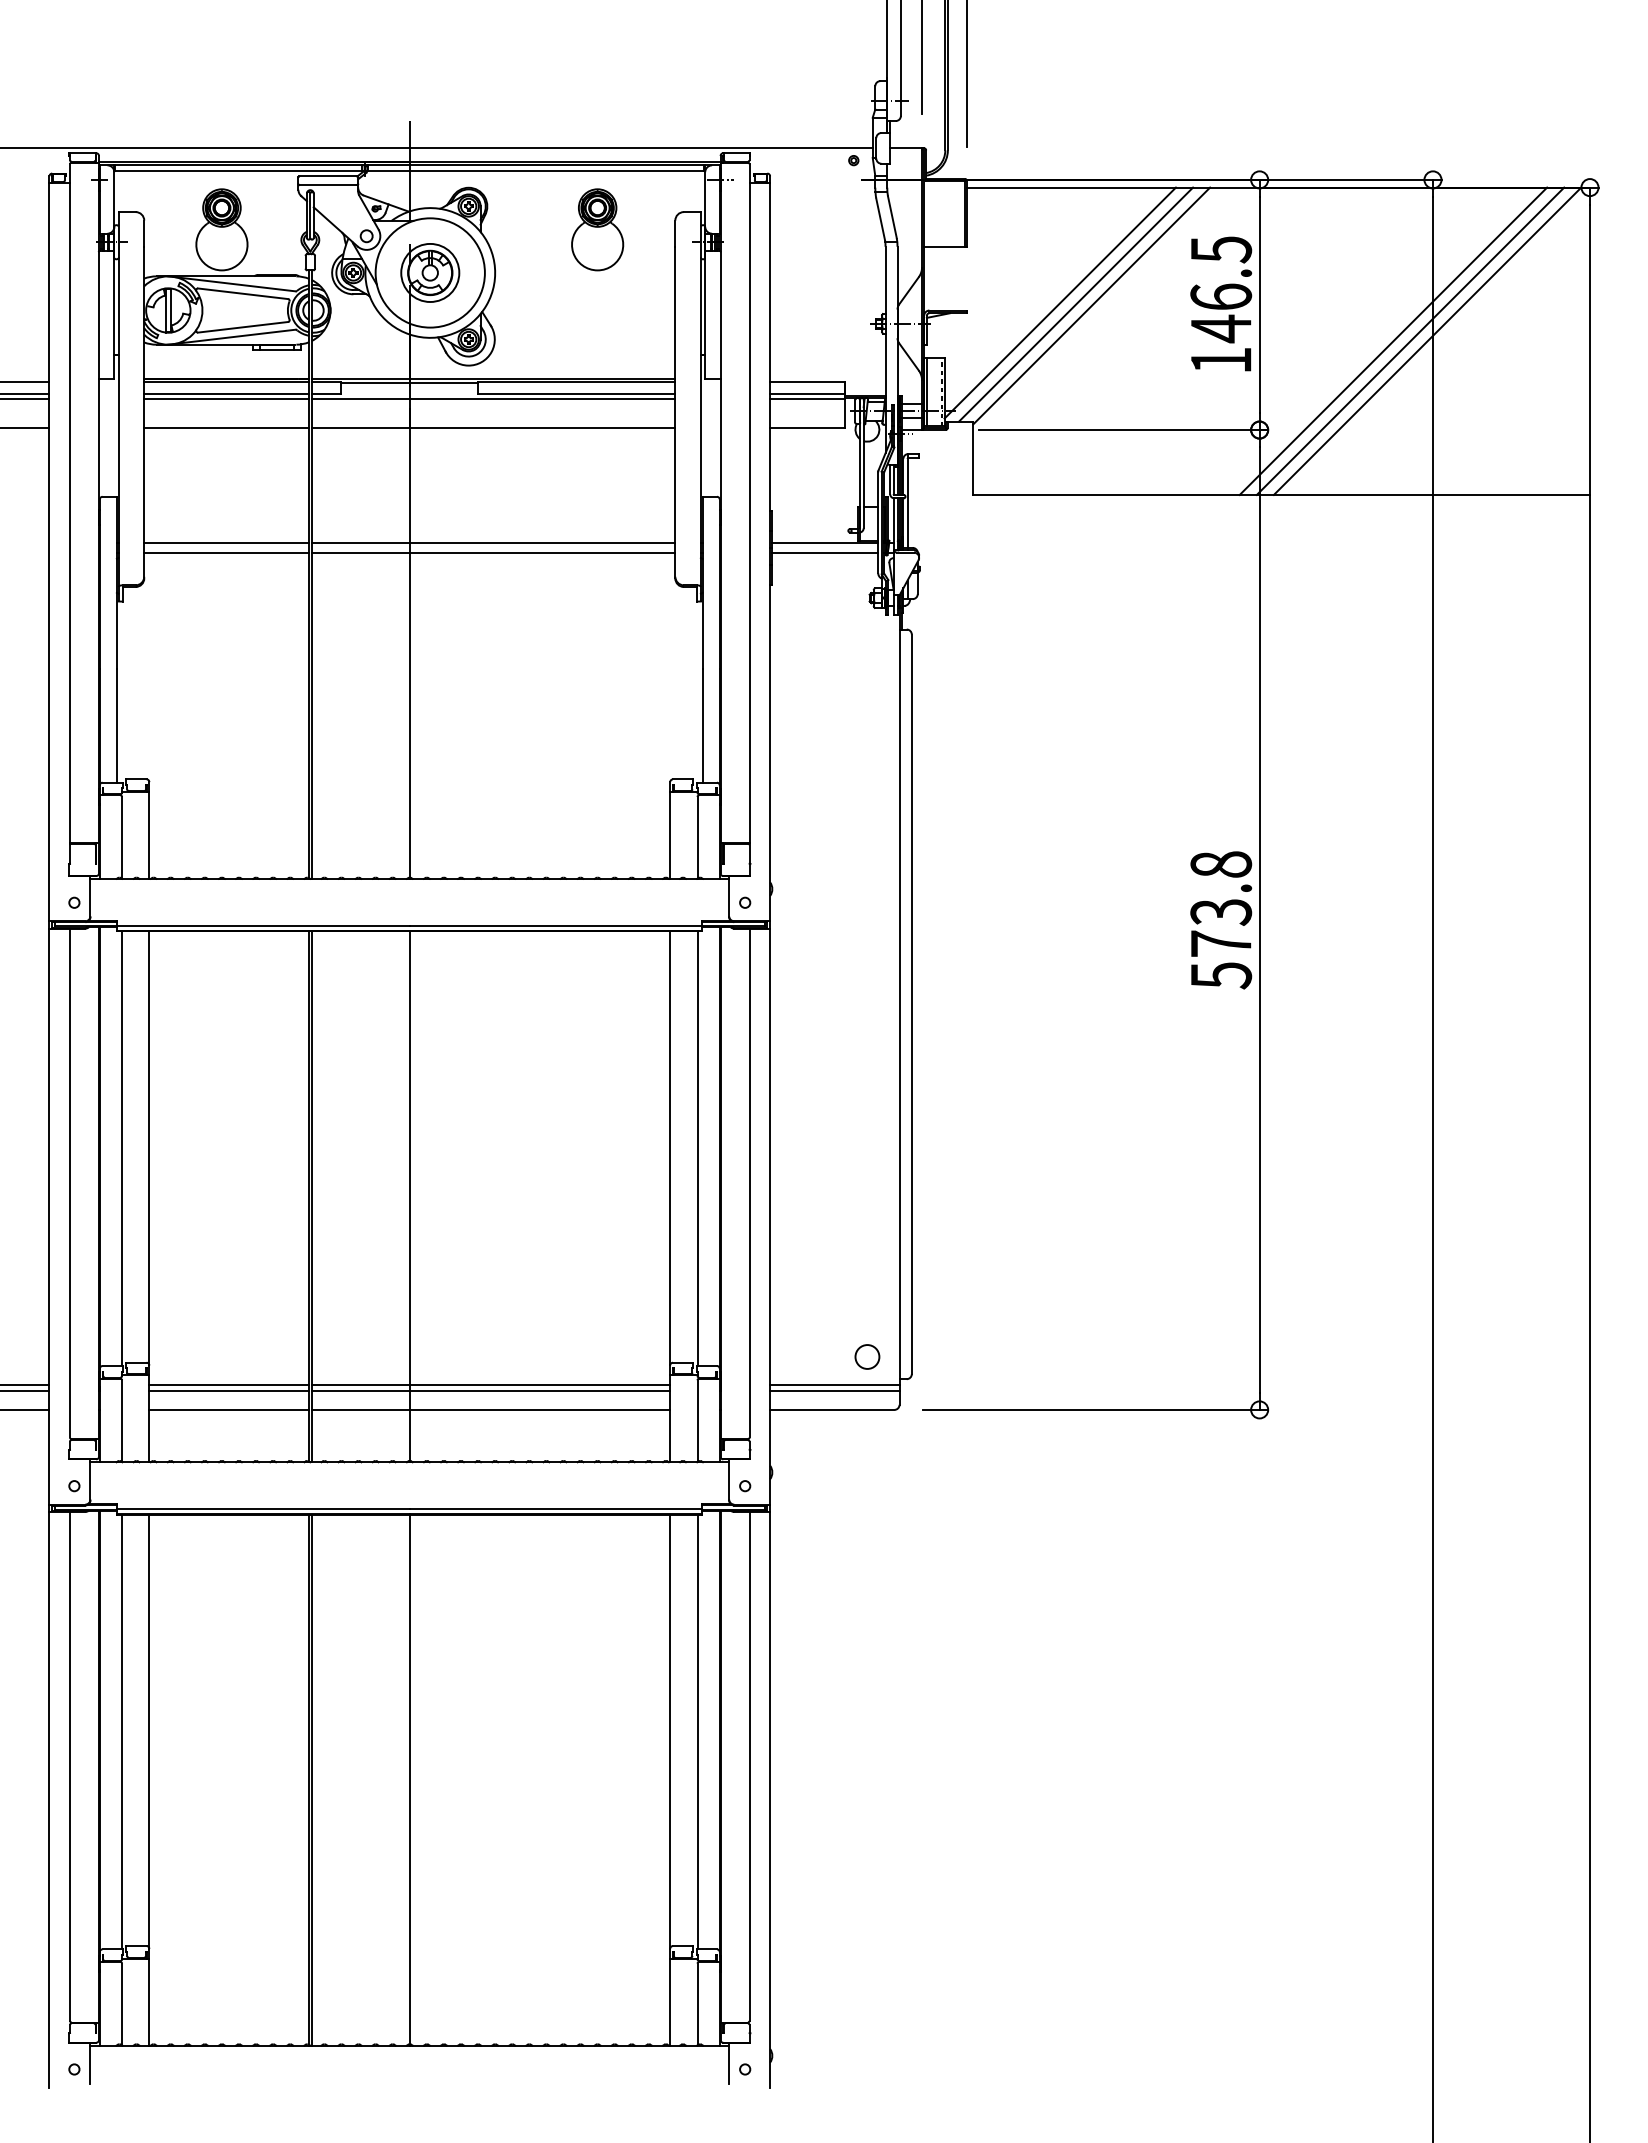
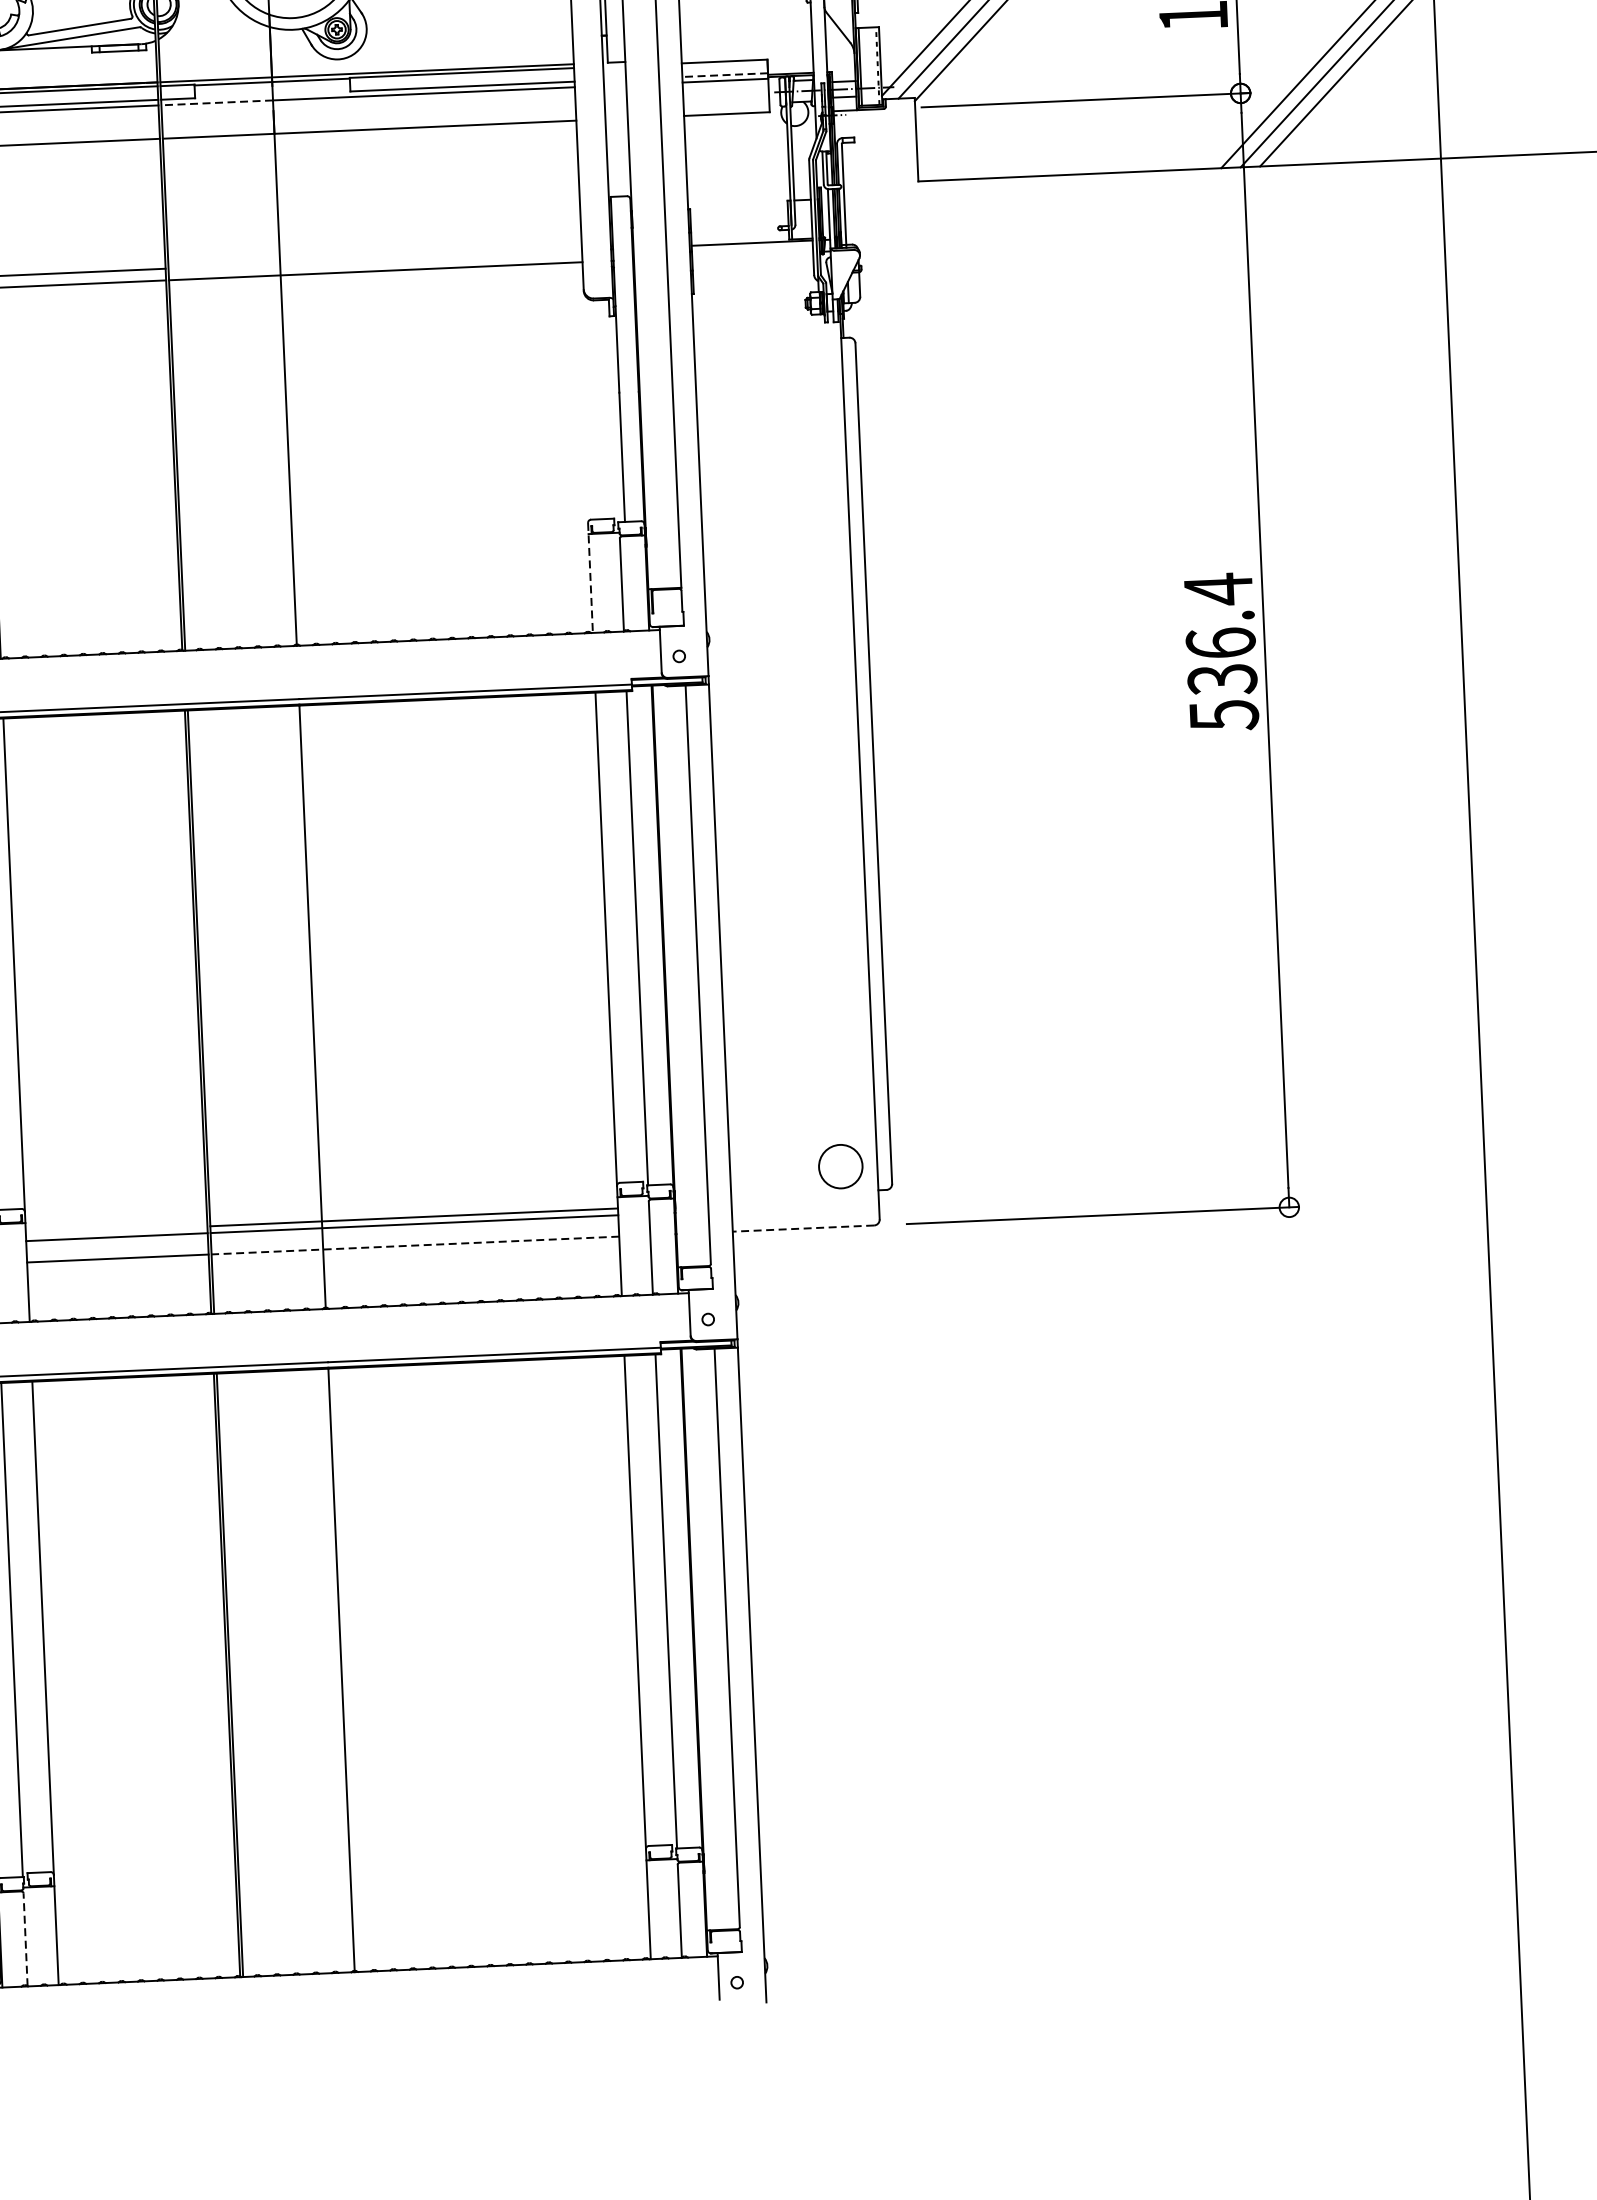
line: (807, 394) -> (724, 75), solid -> dashed
line: (360, 399) -> (216, 103), solid -> dashed
line: (493, 542) -> (375, 259), removed
line: (824, 553) -> (752, 255), removed
line: (670, 831) -> (590, 579), solid -> dashed
text: (1221, 903) -> (1220, 633), 573.8 -> 536.4
circle: (867, 1356) -> (840, 1166), size x1.6
line: (229, 1385) -> (117, 1230), removed
line: (834, 1385) -> (804, 1200), removed
line: (834, 1391) -> (805, 1207), removed
line: (490, 1409) -> (414, 1245), solid -> dashed
line: (831, 1409) -> (802, 1228), solid -> dashed
line: (122, 2004) -> (26, 1939), solid -> dashed

